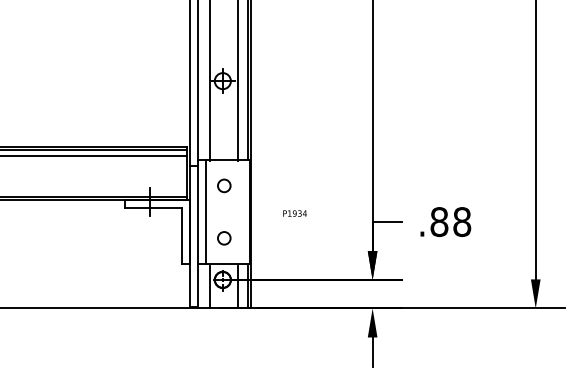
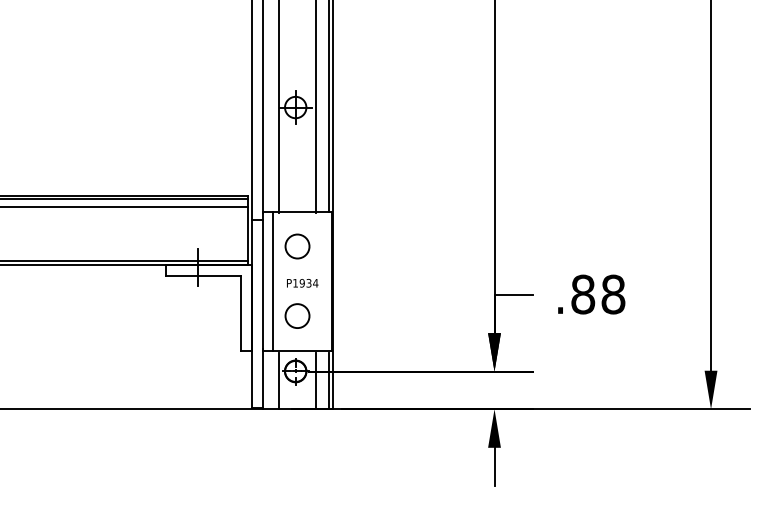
circle: (224, 185) -> (297, 246), size x1.43
text: (294, 213) -> (301, 283), moved
circle: (224, 238) -> (297, 316), size x1.43

